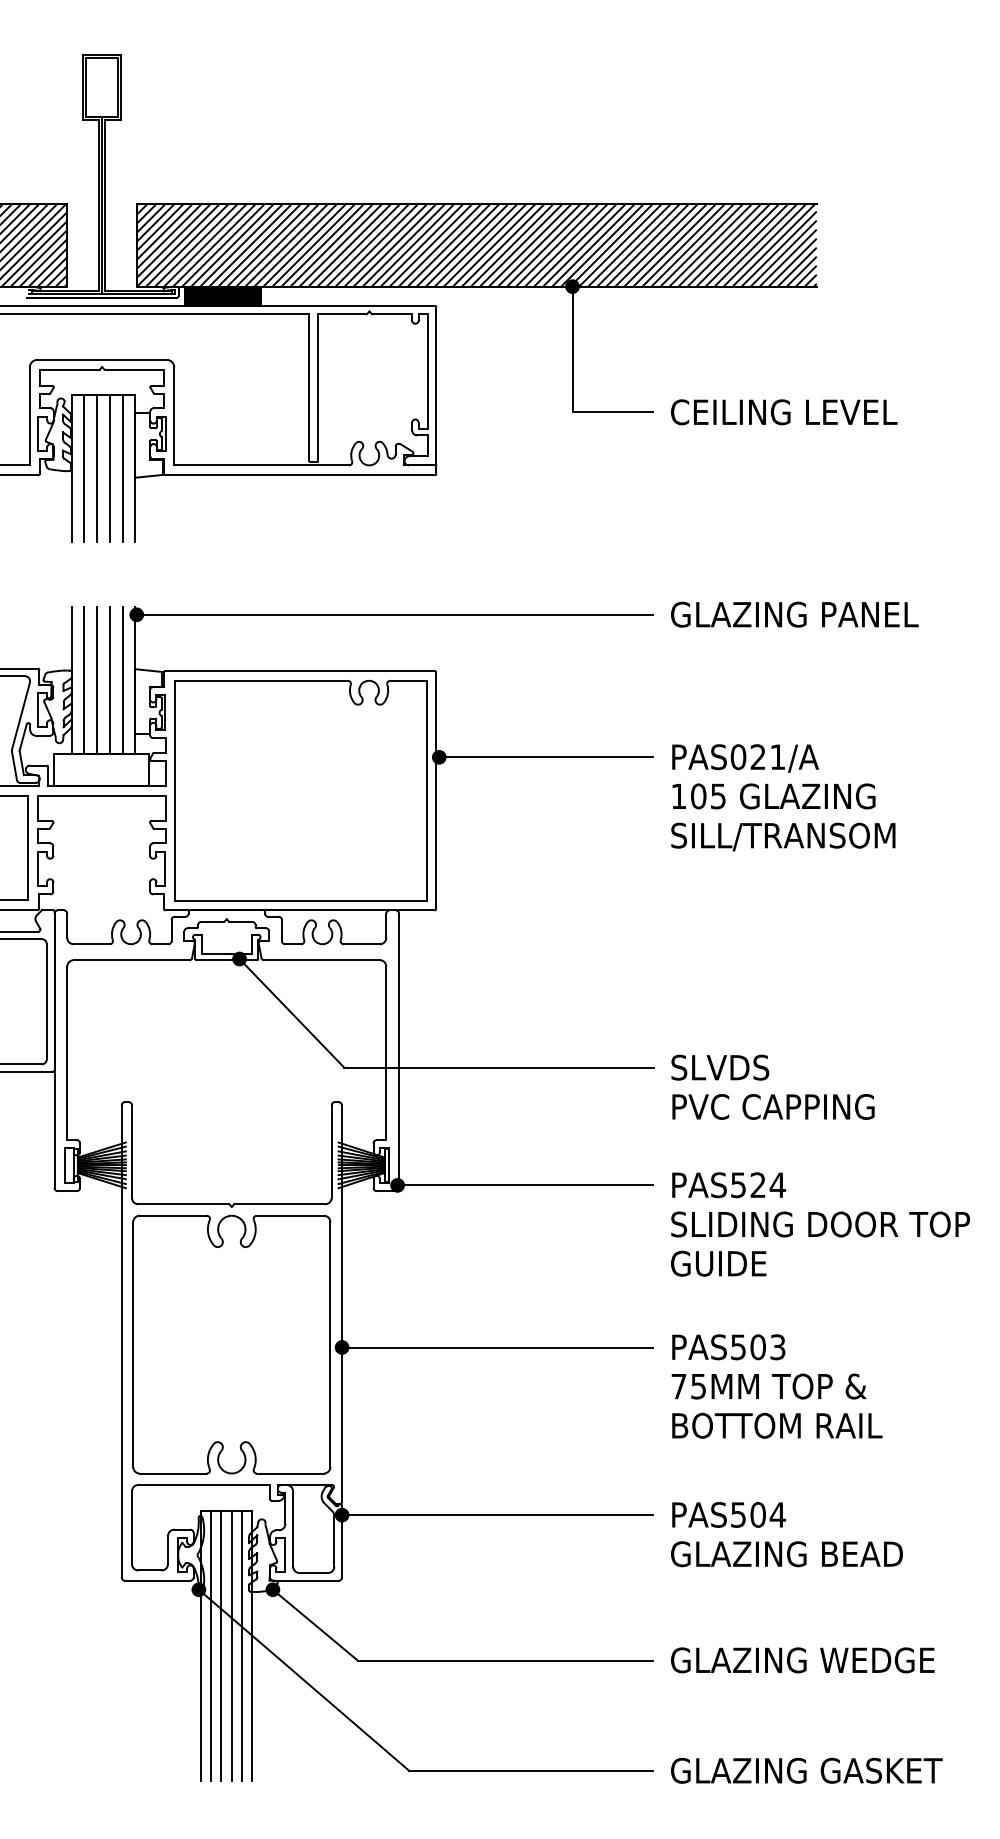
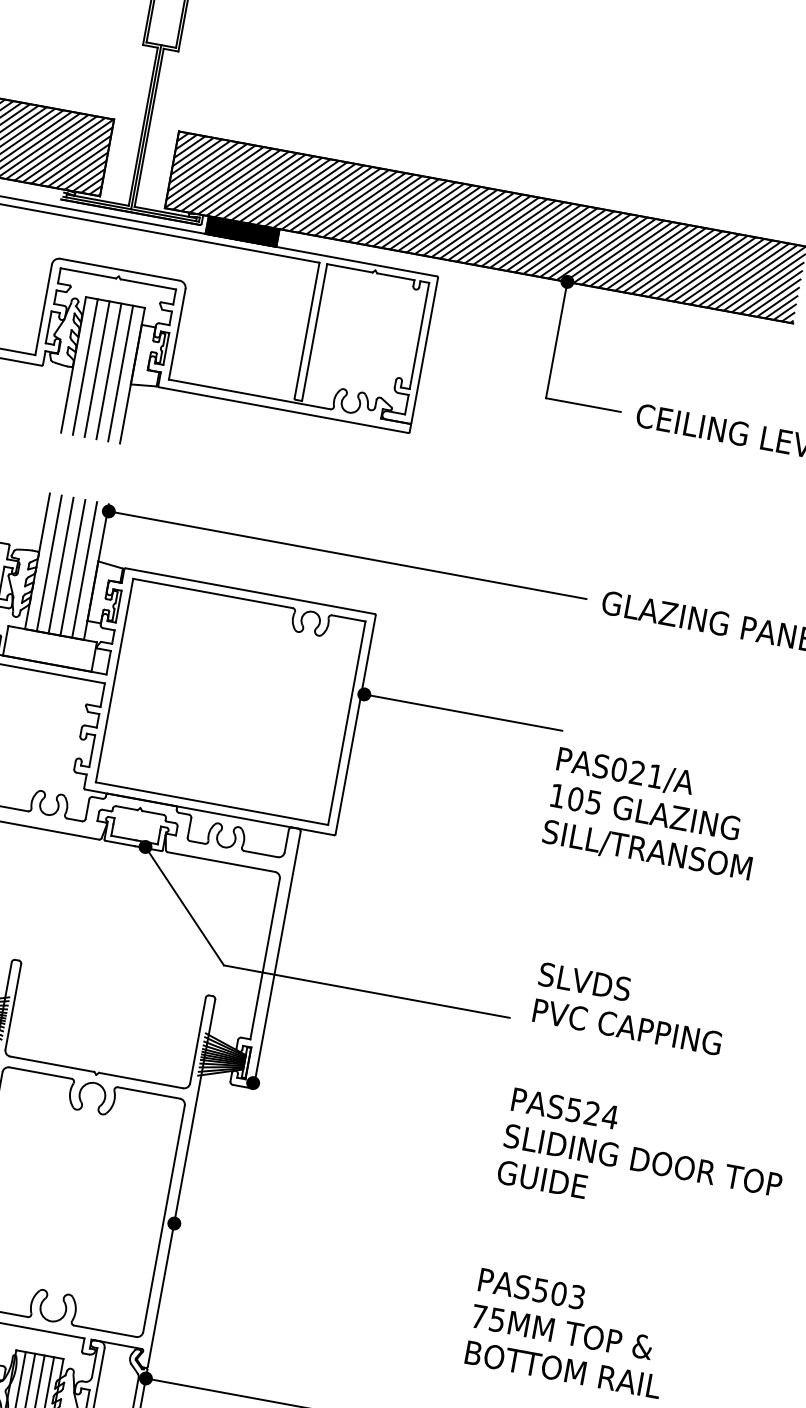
text: (783, 797) -> (654, 814), moved
text: (772, 1086) -> (629, 1008), moved
line: (525, 1185) -> (371, 1104), removed
text: (820, 1224) -> (643, 1160), moved
line: (497, 1347) -> (318, 1249), removed

